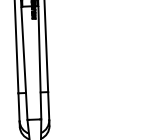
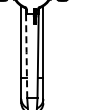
line: (24, 63) -> (26, 56), solid -> dashed

